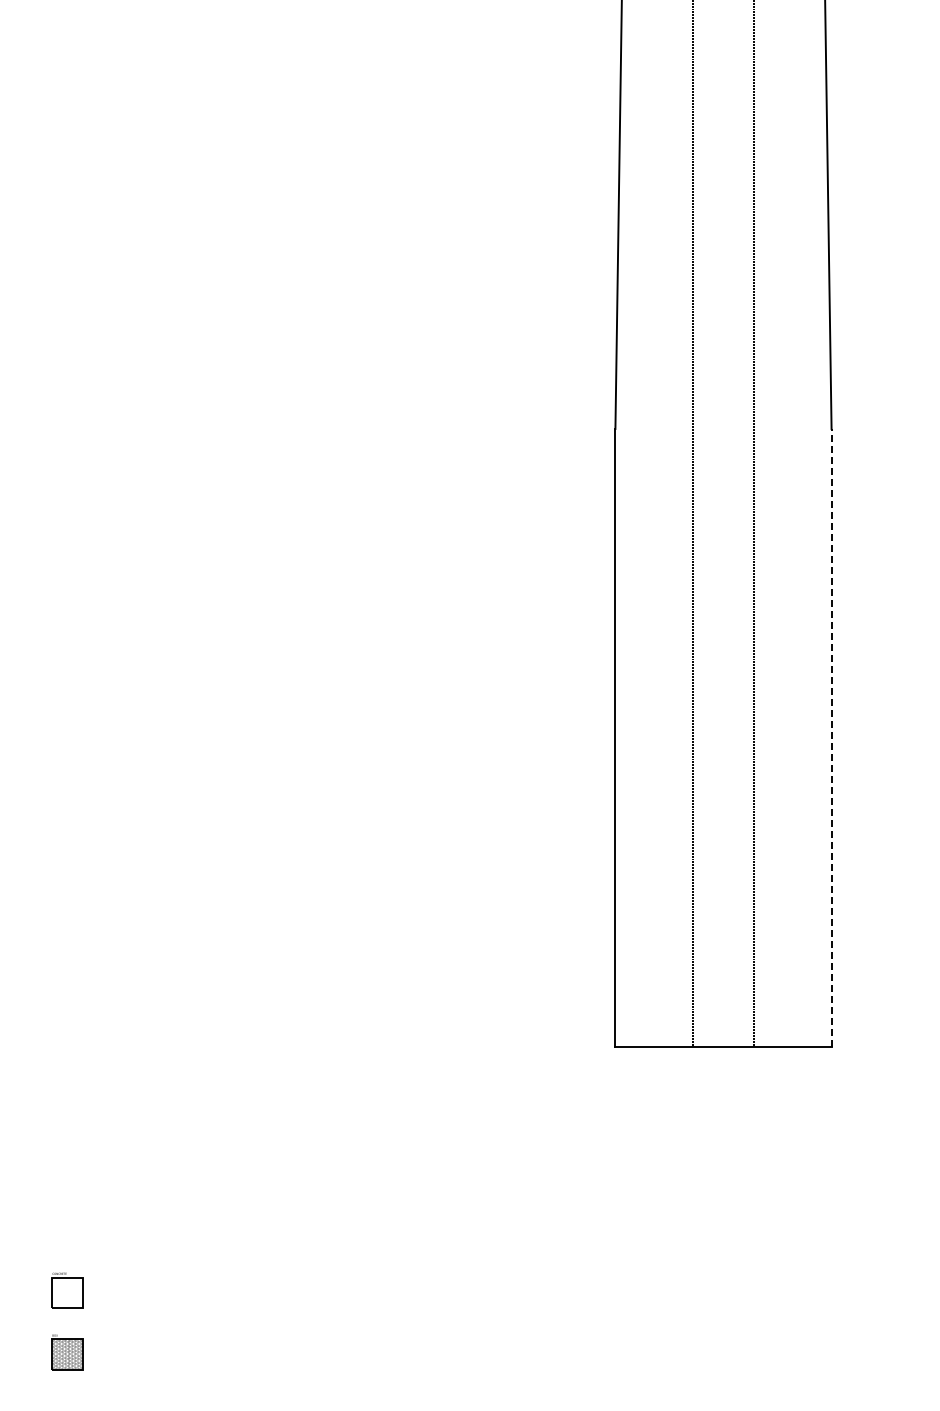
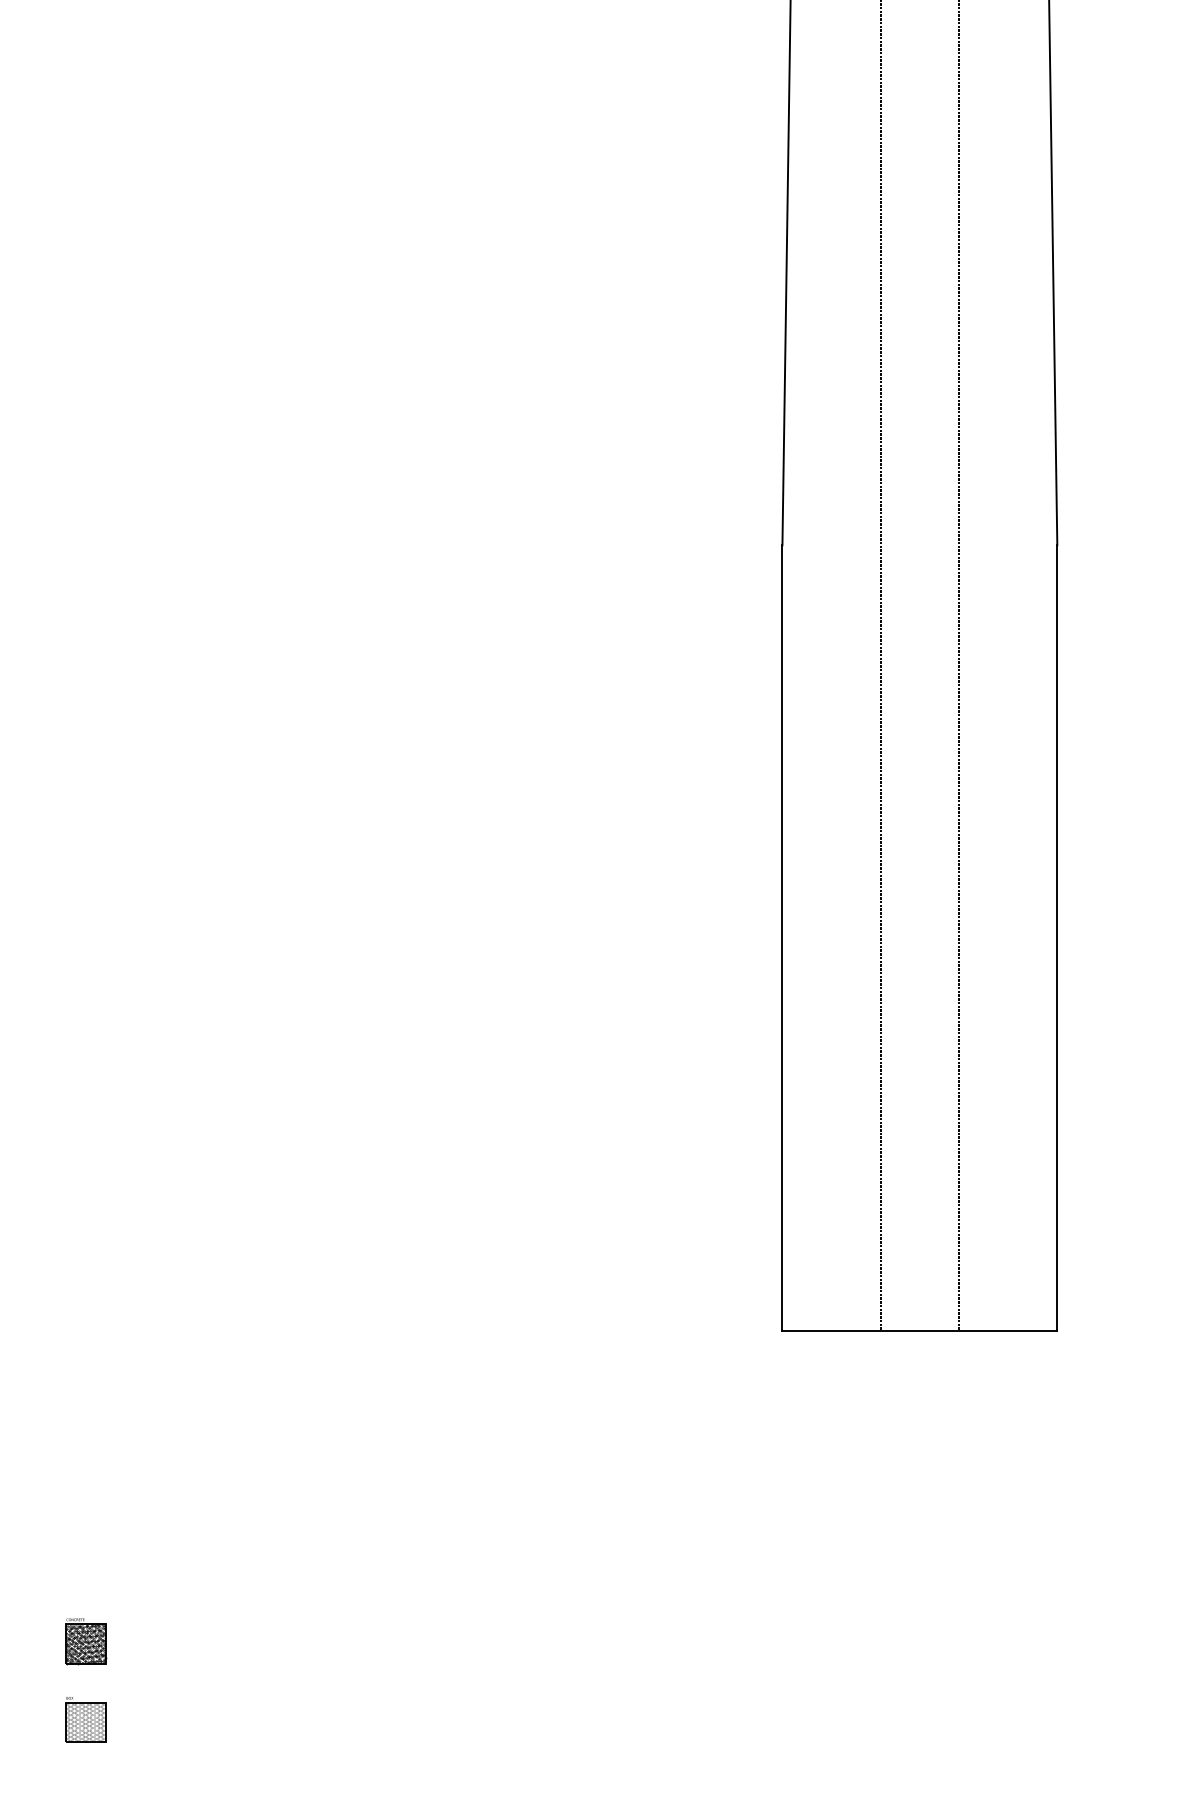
line: (831, 737) -> (1057, 937), dashed -> solid
hatch: (67, 1292) -> (85, 1643), added

